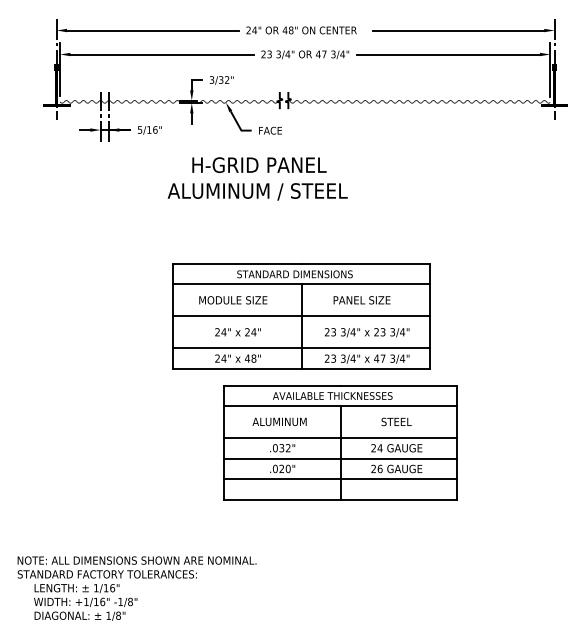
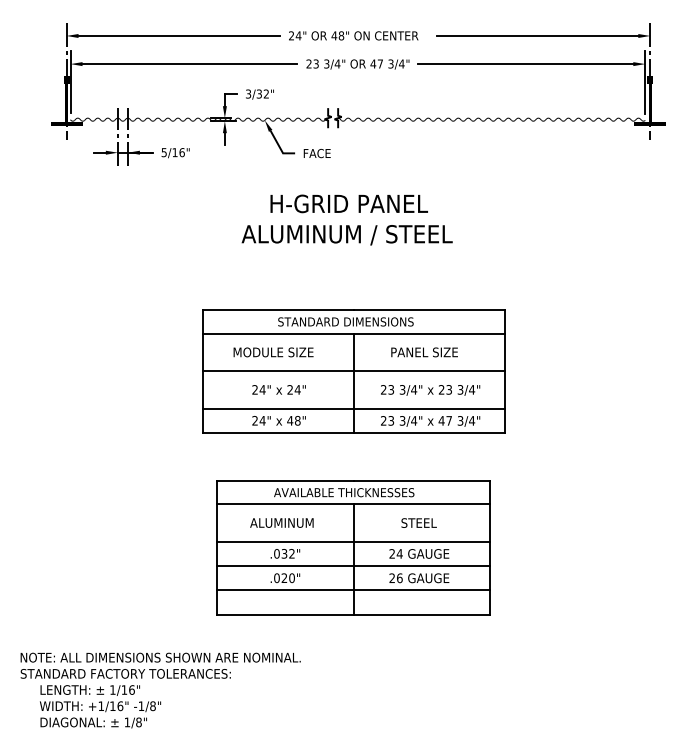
text: (257, 178) -> (346, 219), moved
part: (340, 442) -> (353, 547), moved

